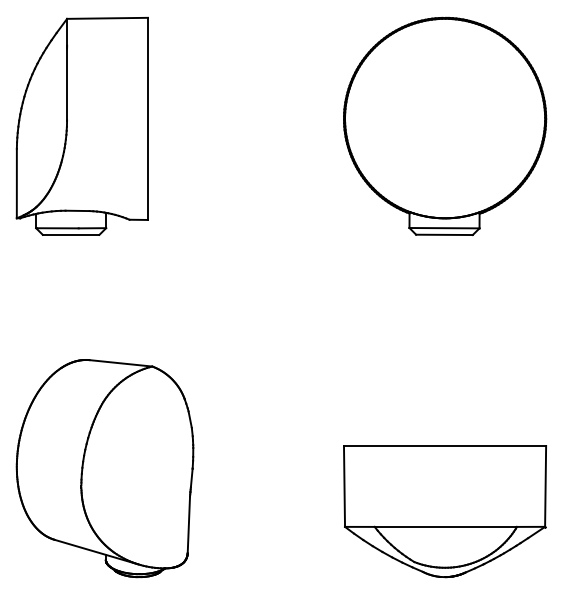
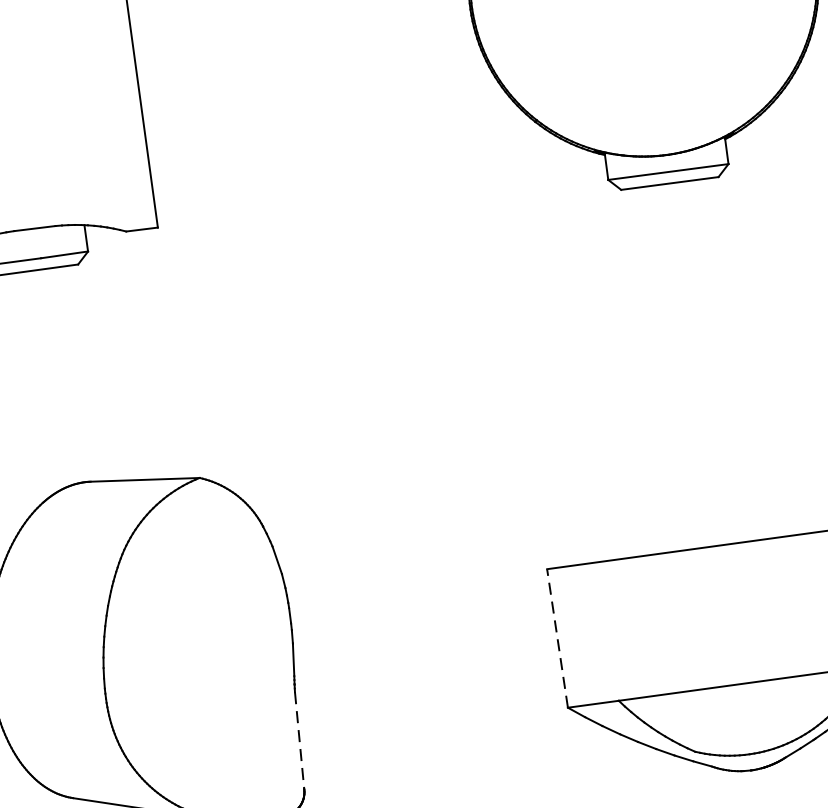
line: (344, 485) -> (557, 636), solid -> dashed
line: (188, 525) -> (299, 742), solid -> dashed

